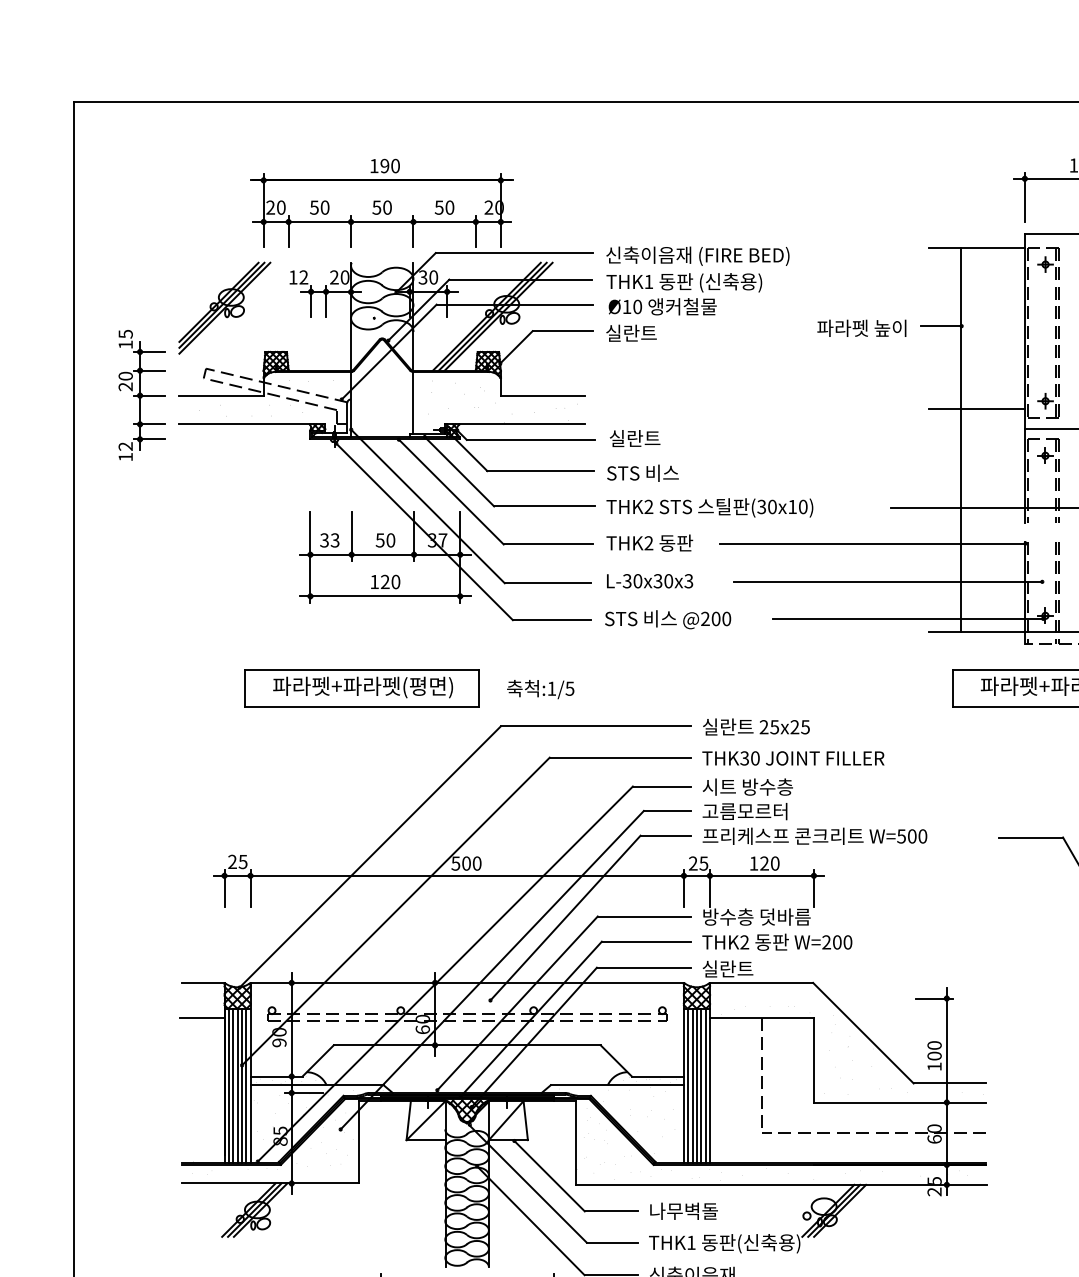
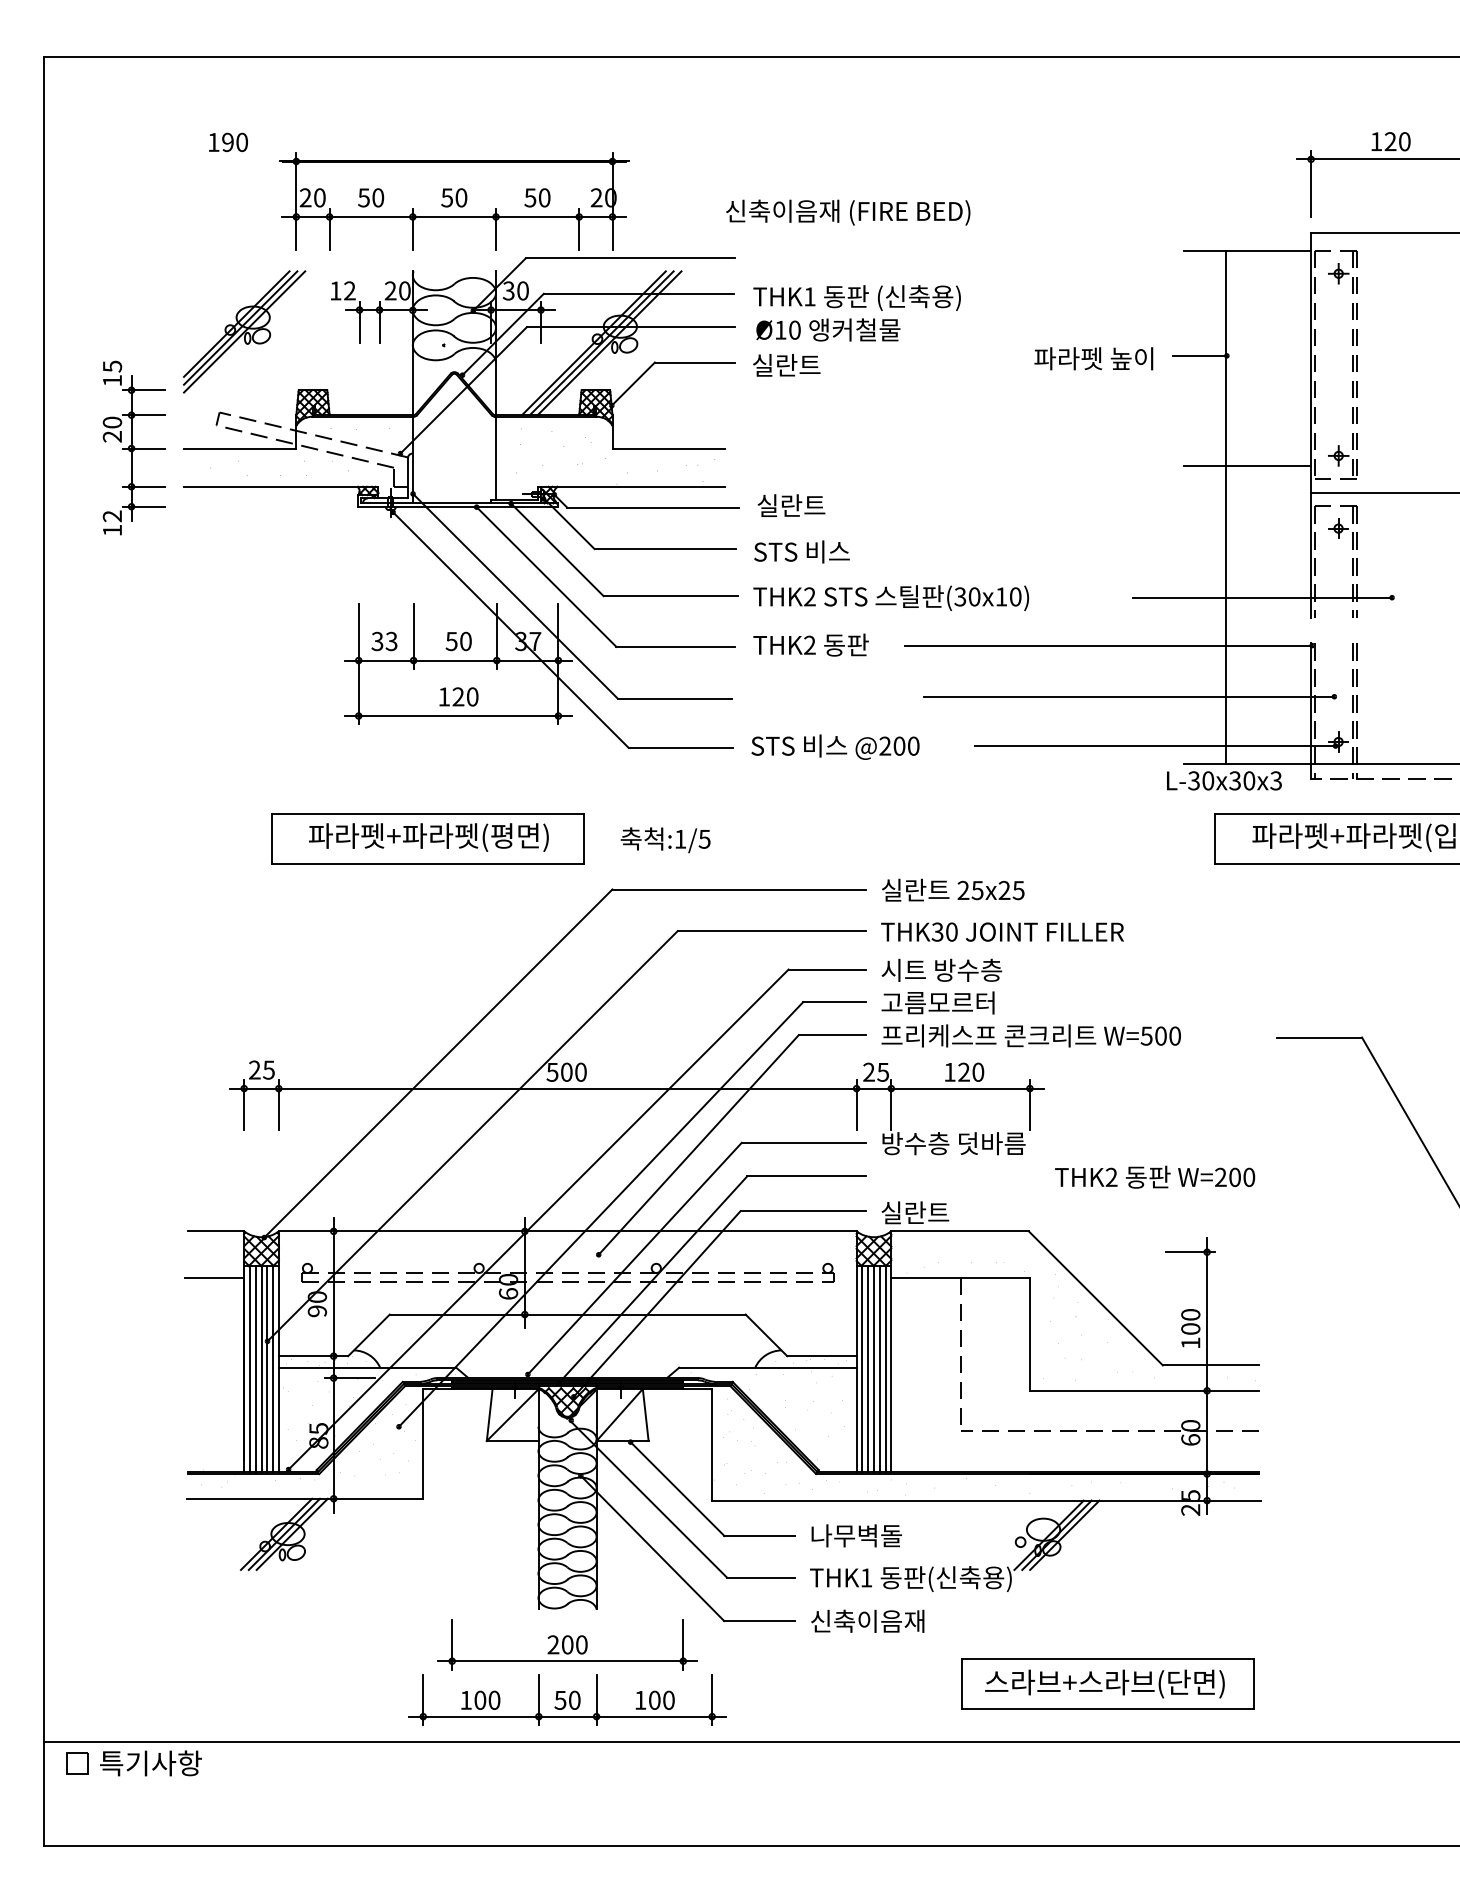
text: (385, 166) -> (228, 142), moved
text: (698, 256) -> (848, 212), moved
text: (650, 580) -> (1224, 780), moved
text: (777, 941) -> (1155, 1176), moved

